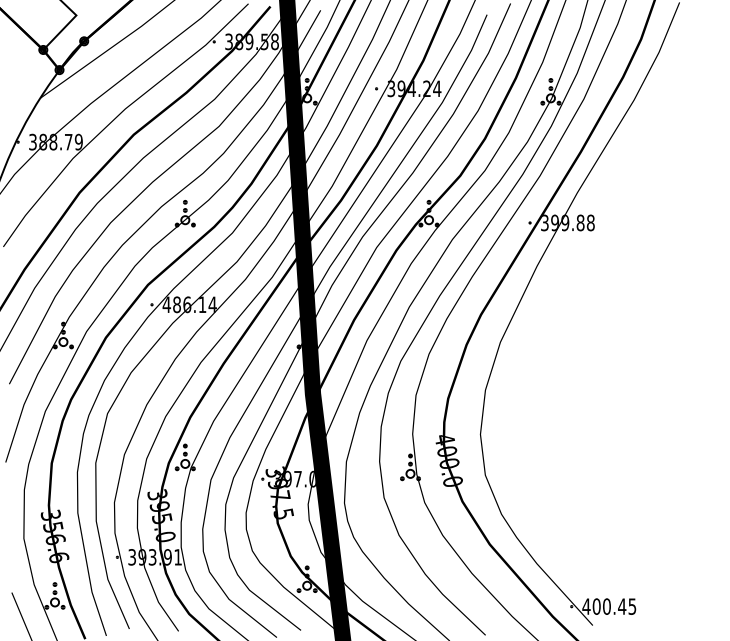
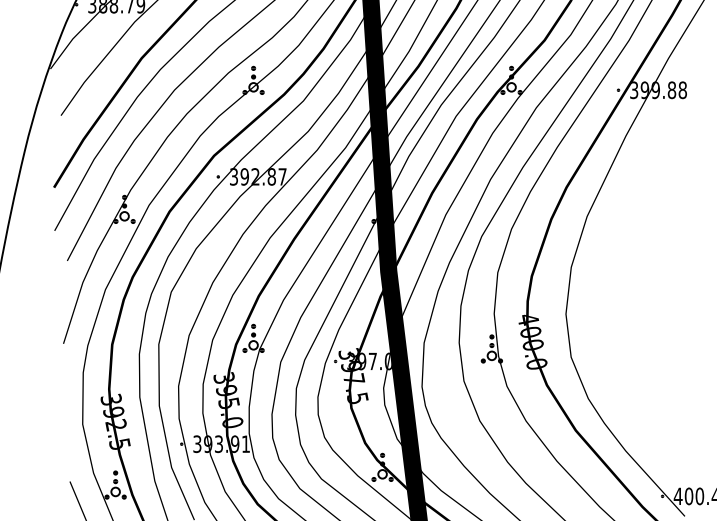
text: (189, 304) -> (258, 176), 486.14 -> 392.87
text: (56, 542) -> (117, 428), 356.6 -> 392.5

